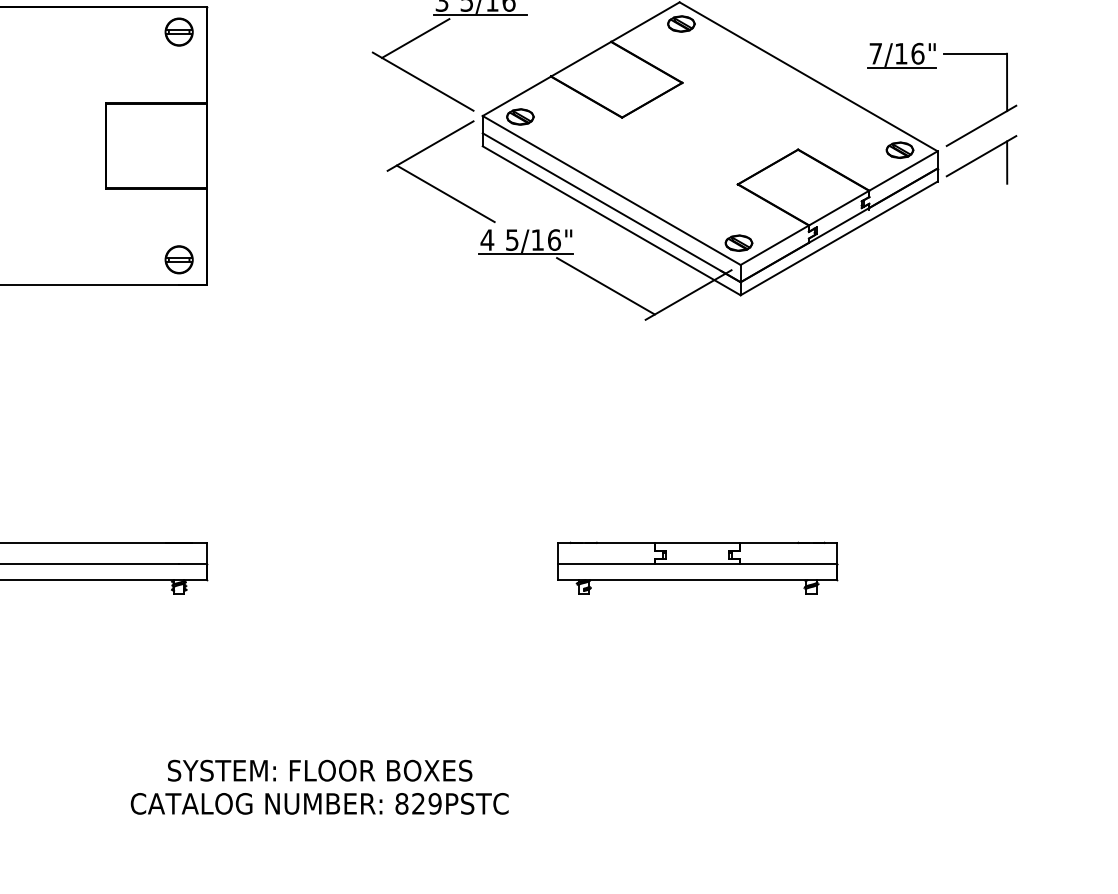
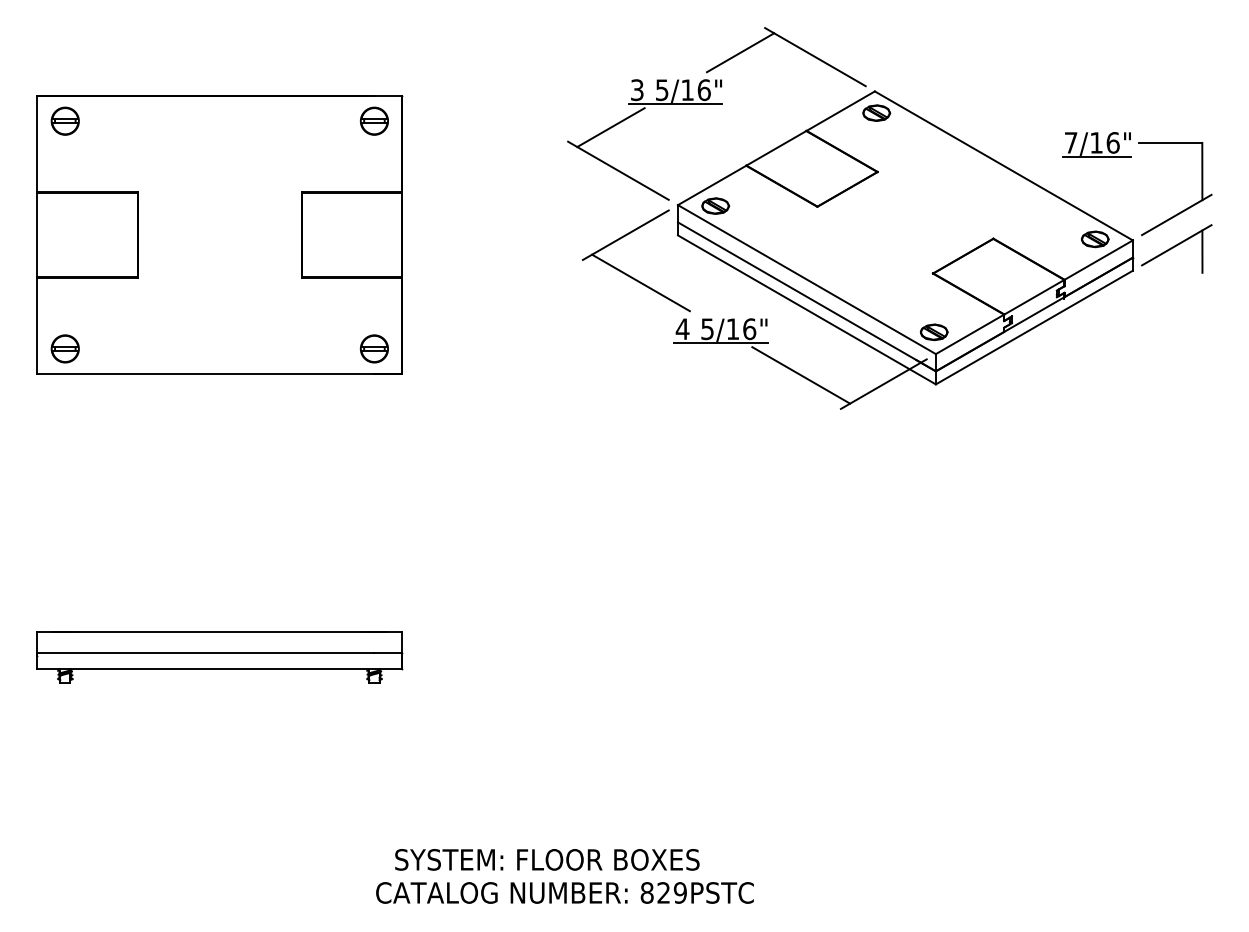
part: (698, 567) -> (893, 656), removed
text: (320, 770) -> (547, 859), moved
text: (319, 803) -> (564, 892), moved

